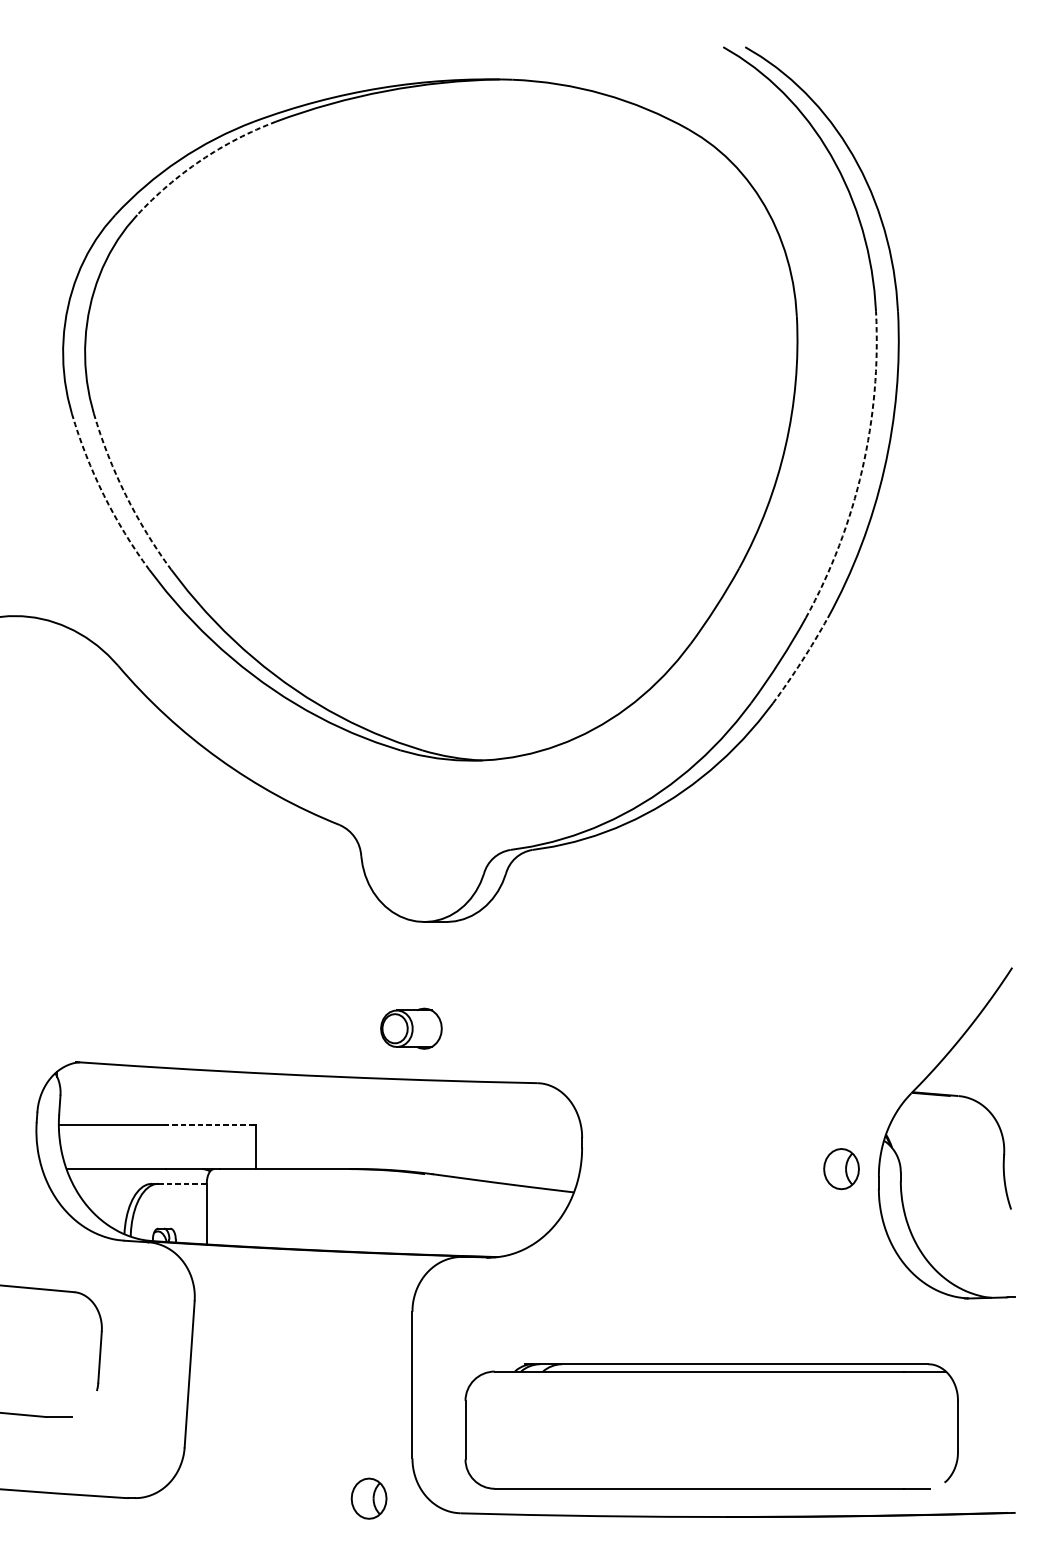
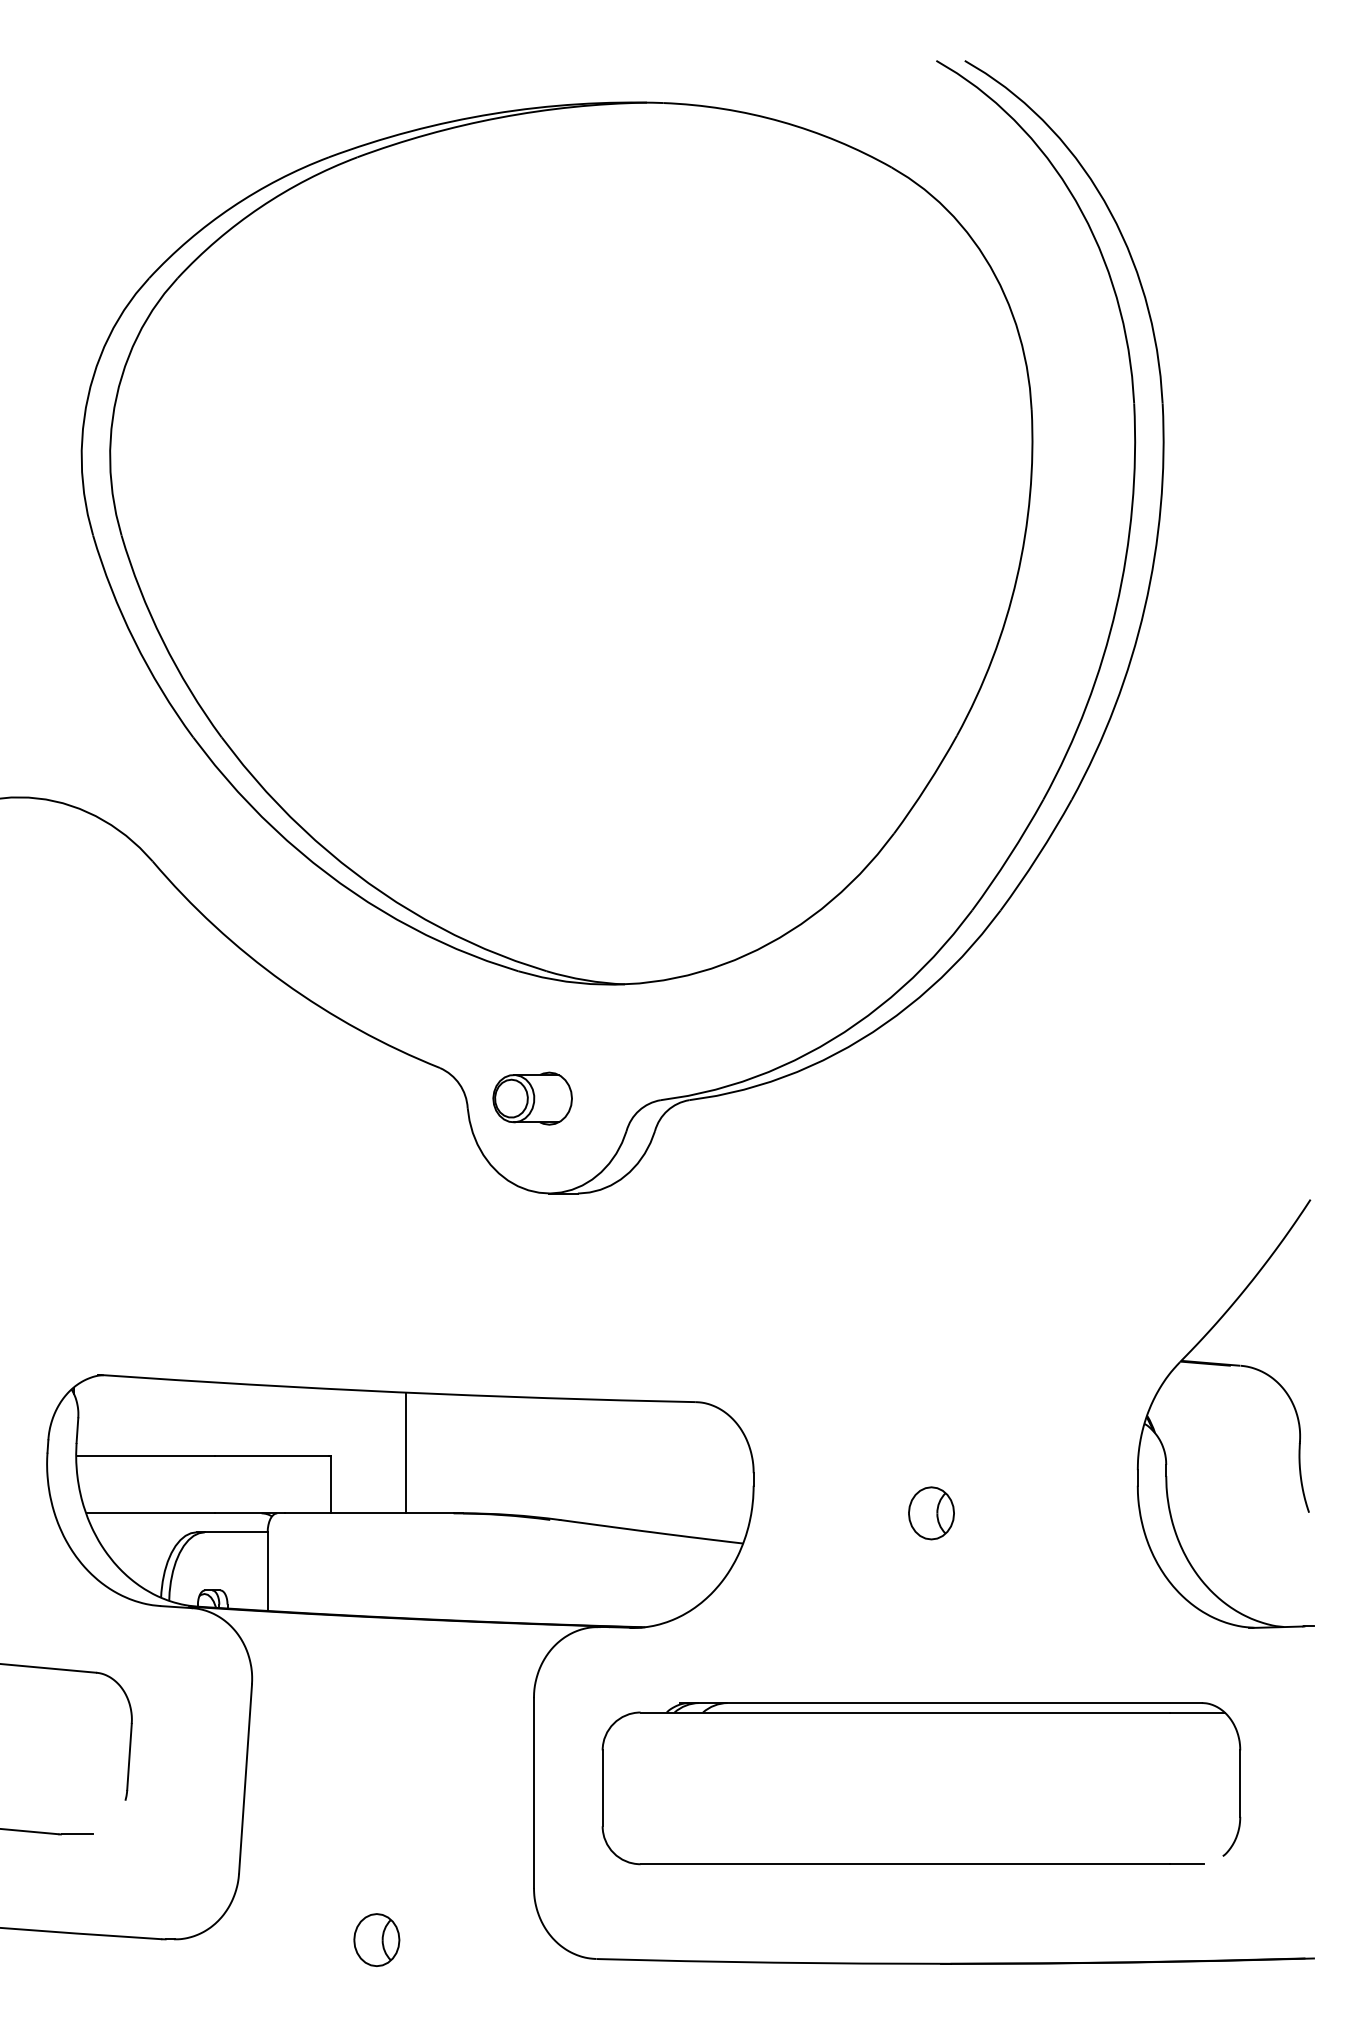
arc: (201, 160) -> (260, 207), dashed -> solid
arc: (862, 469) -> (1116, 607), dashed -> solid
arc: (103, 494) -> (134, 640), dashed -> solid
arc: (125, 494) -> (162, 640), dashed -> solid
arc: (802, 661) -> (1038, 856), dashed -> solid
part: (411, 1028) -> (532, 1098), moved
part: (946, 1096) -> (1225, 1366), moved
line: (313, 1122) -> (405, 1452), added
line: (209, 1125) -> (271, 1456), dashed -> solid
part: (841, 1169) -> (931, 1513), moved
line: (182, 1183) -> (236, 1532), dashed -> solid
part: (711, 1372) -> (921, 1713), moved
part: (368, 1498) -> (376, 1939), moved

